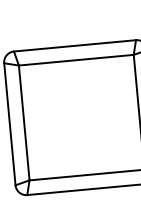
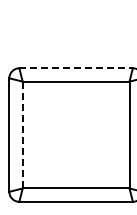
line: (75, 46) -> (76, 68), solid -> dashed
line: (24, 123) -> (22, 135), solid -> dashed

